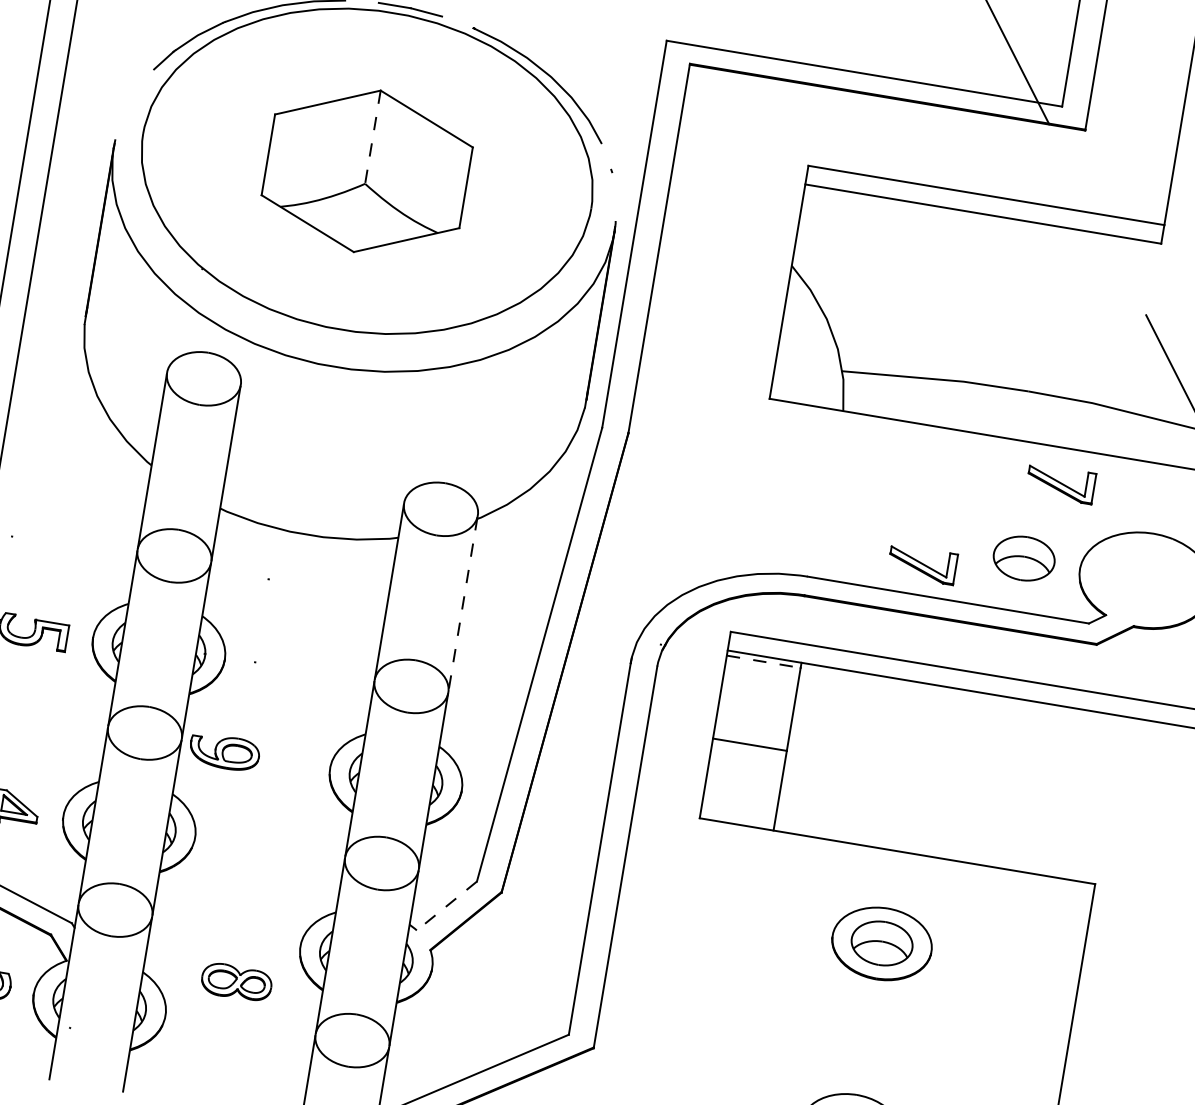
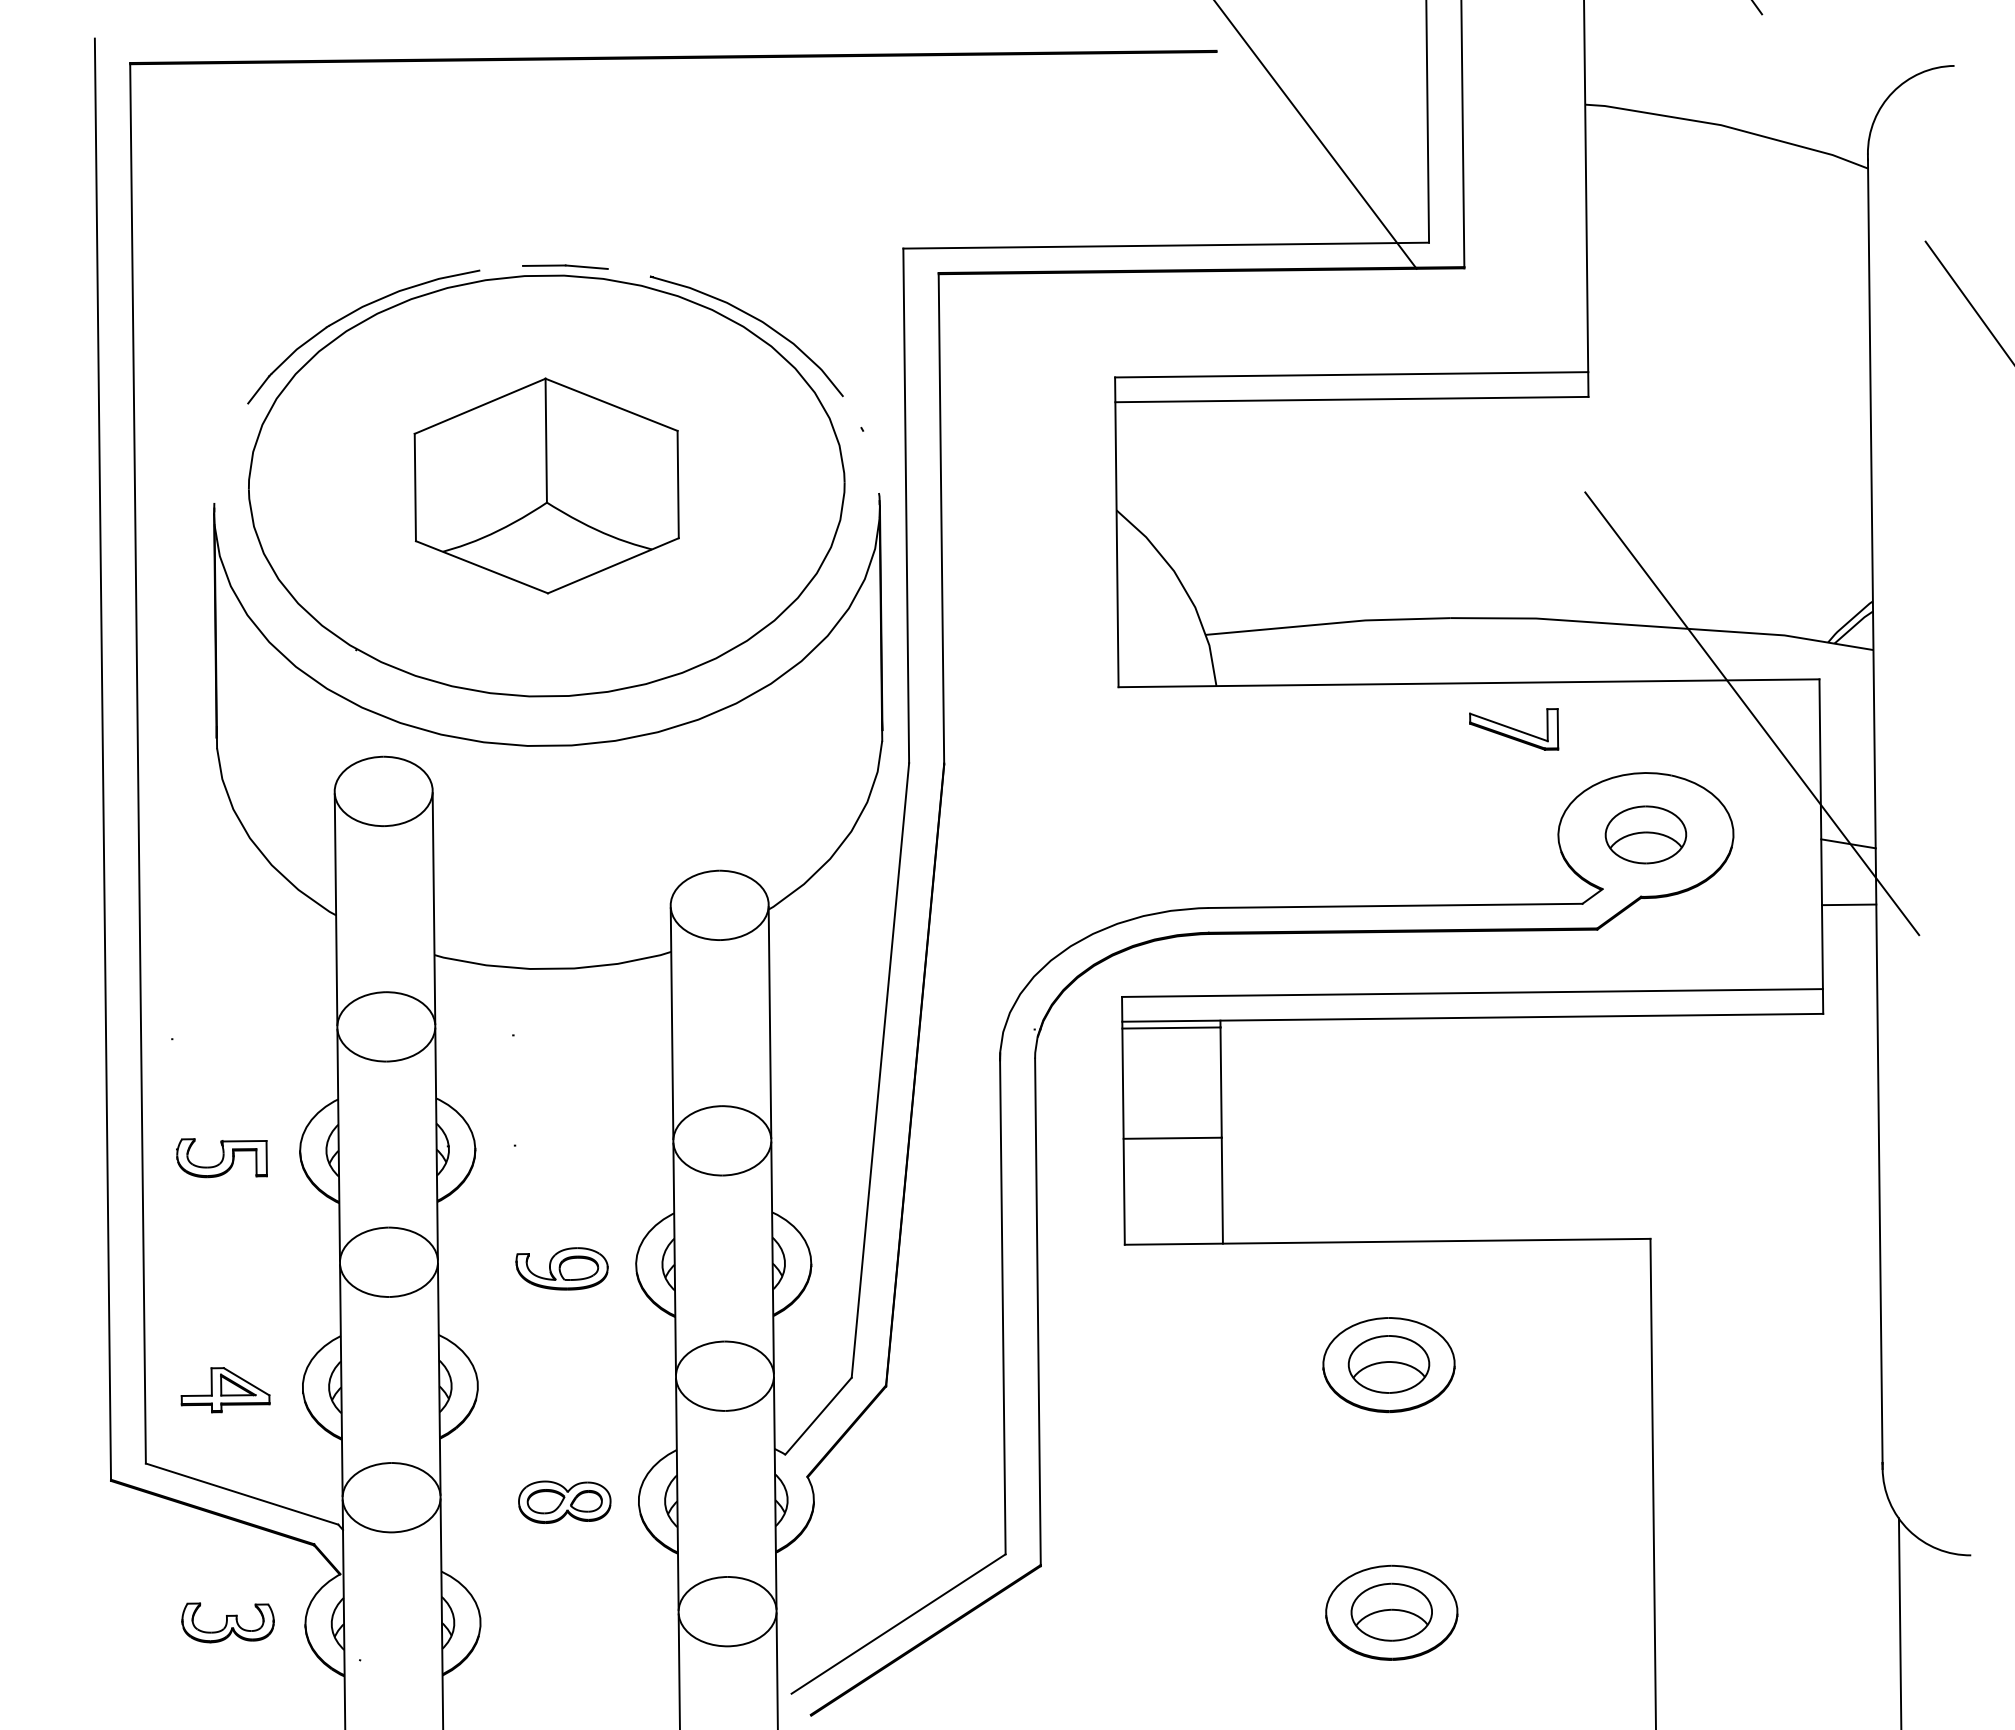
line: (373, 137) -> (546, 440), dashed -> solid
part: (1023, 558) -> (1645, 834), moved
part: (922, 564) -> (1354, 865), removed
line: (462, 604) -> (769, 1023), dashed -> solid
line: (763, 661) -> (1171, 1027), dashed -> solid
part: (224, 751) -> (561, 1268), moved
line: (446, 906) -> (818, 1416), dashed -> solid
part: (236, 981) -> (564, 1501), moved

